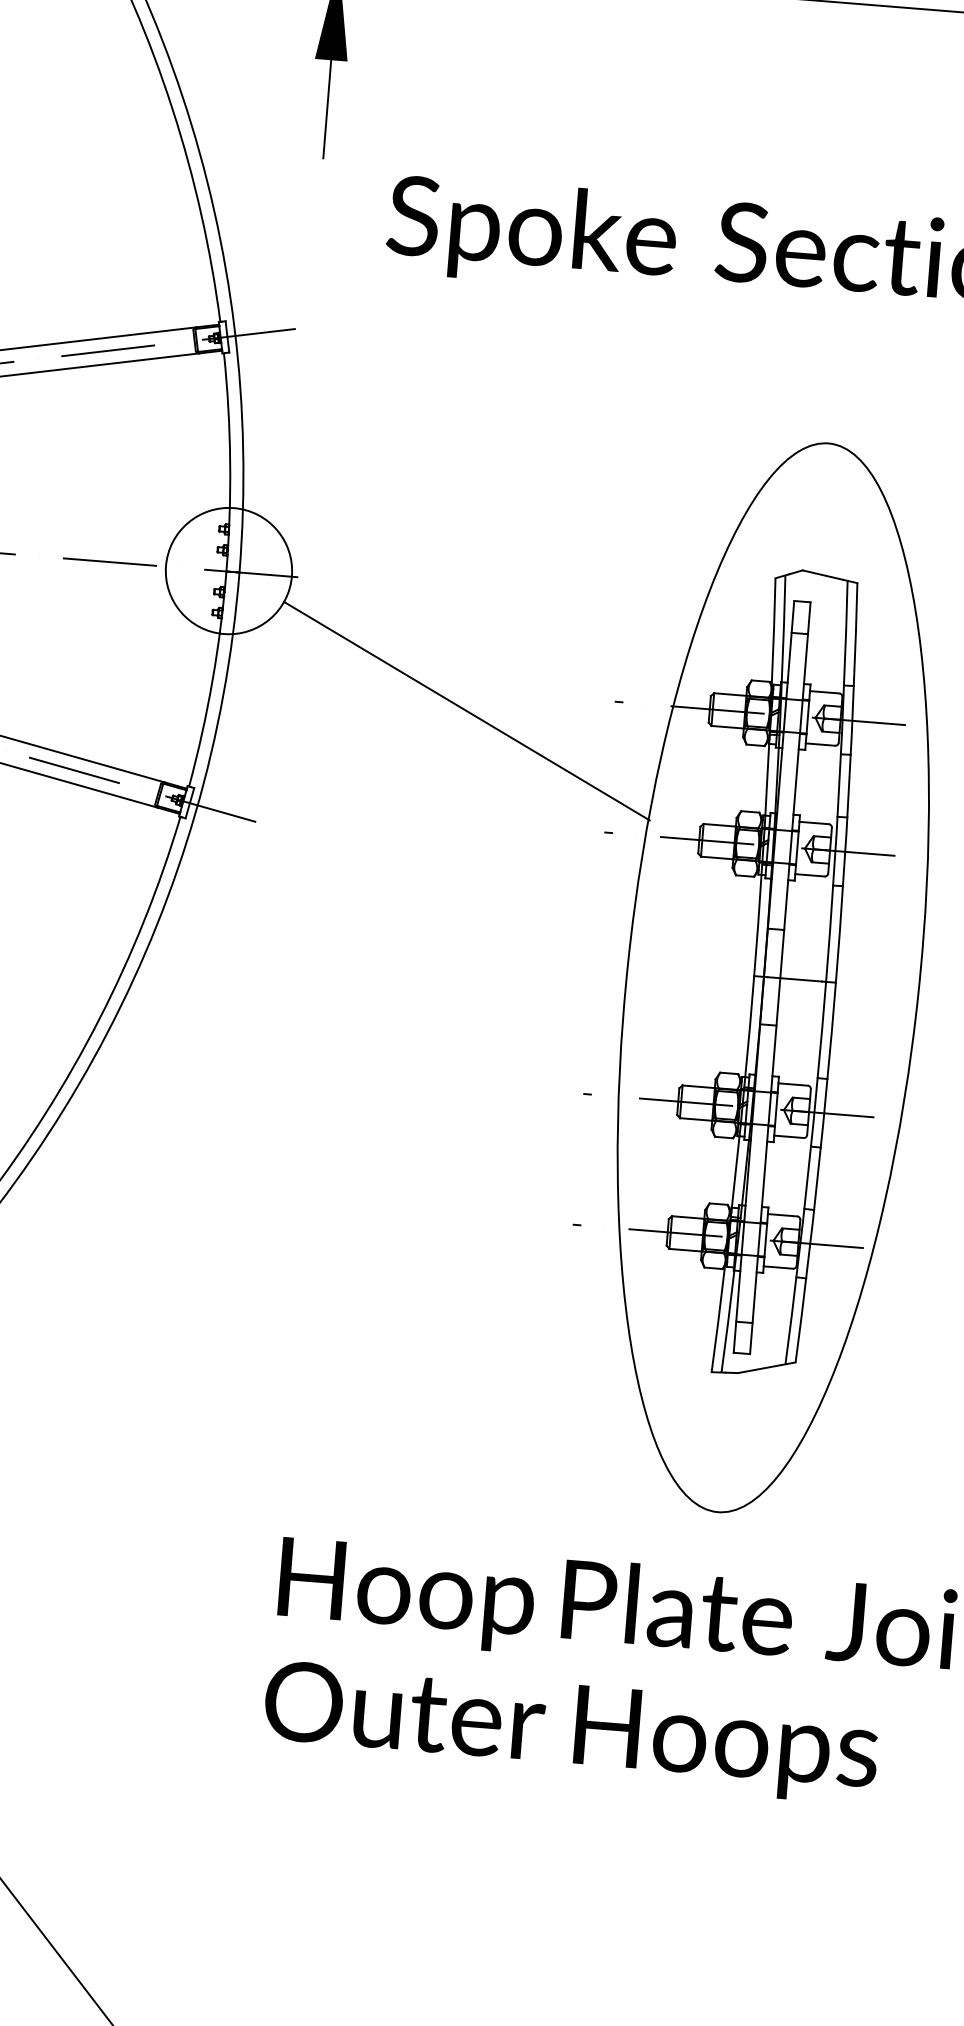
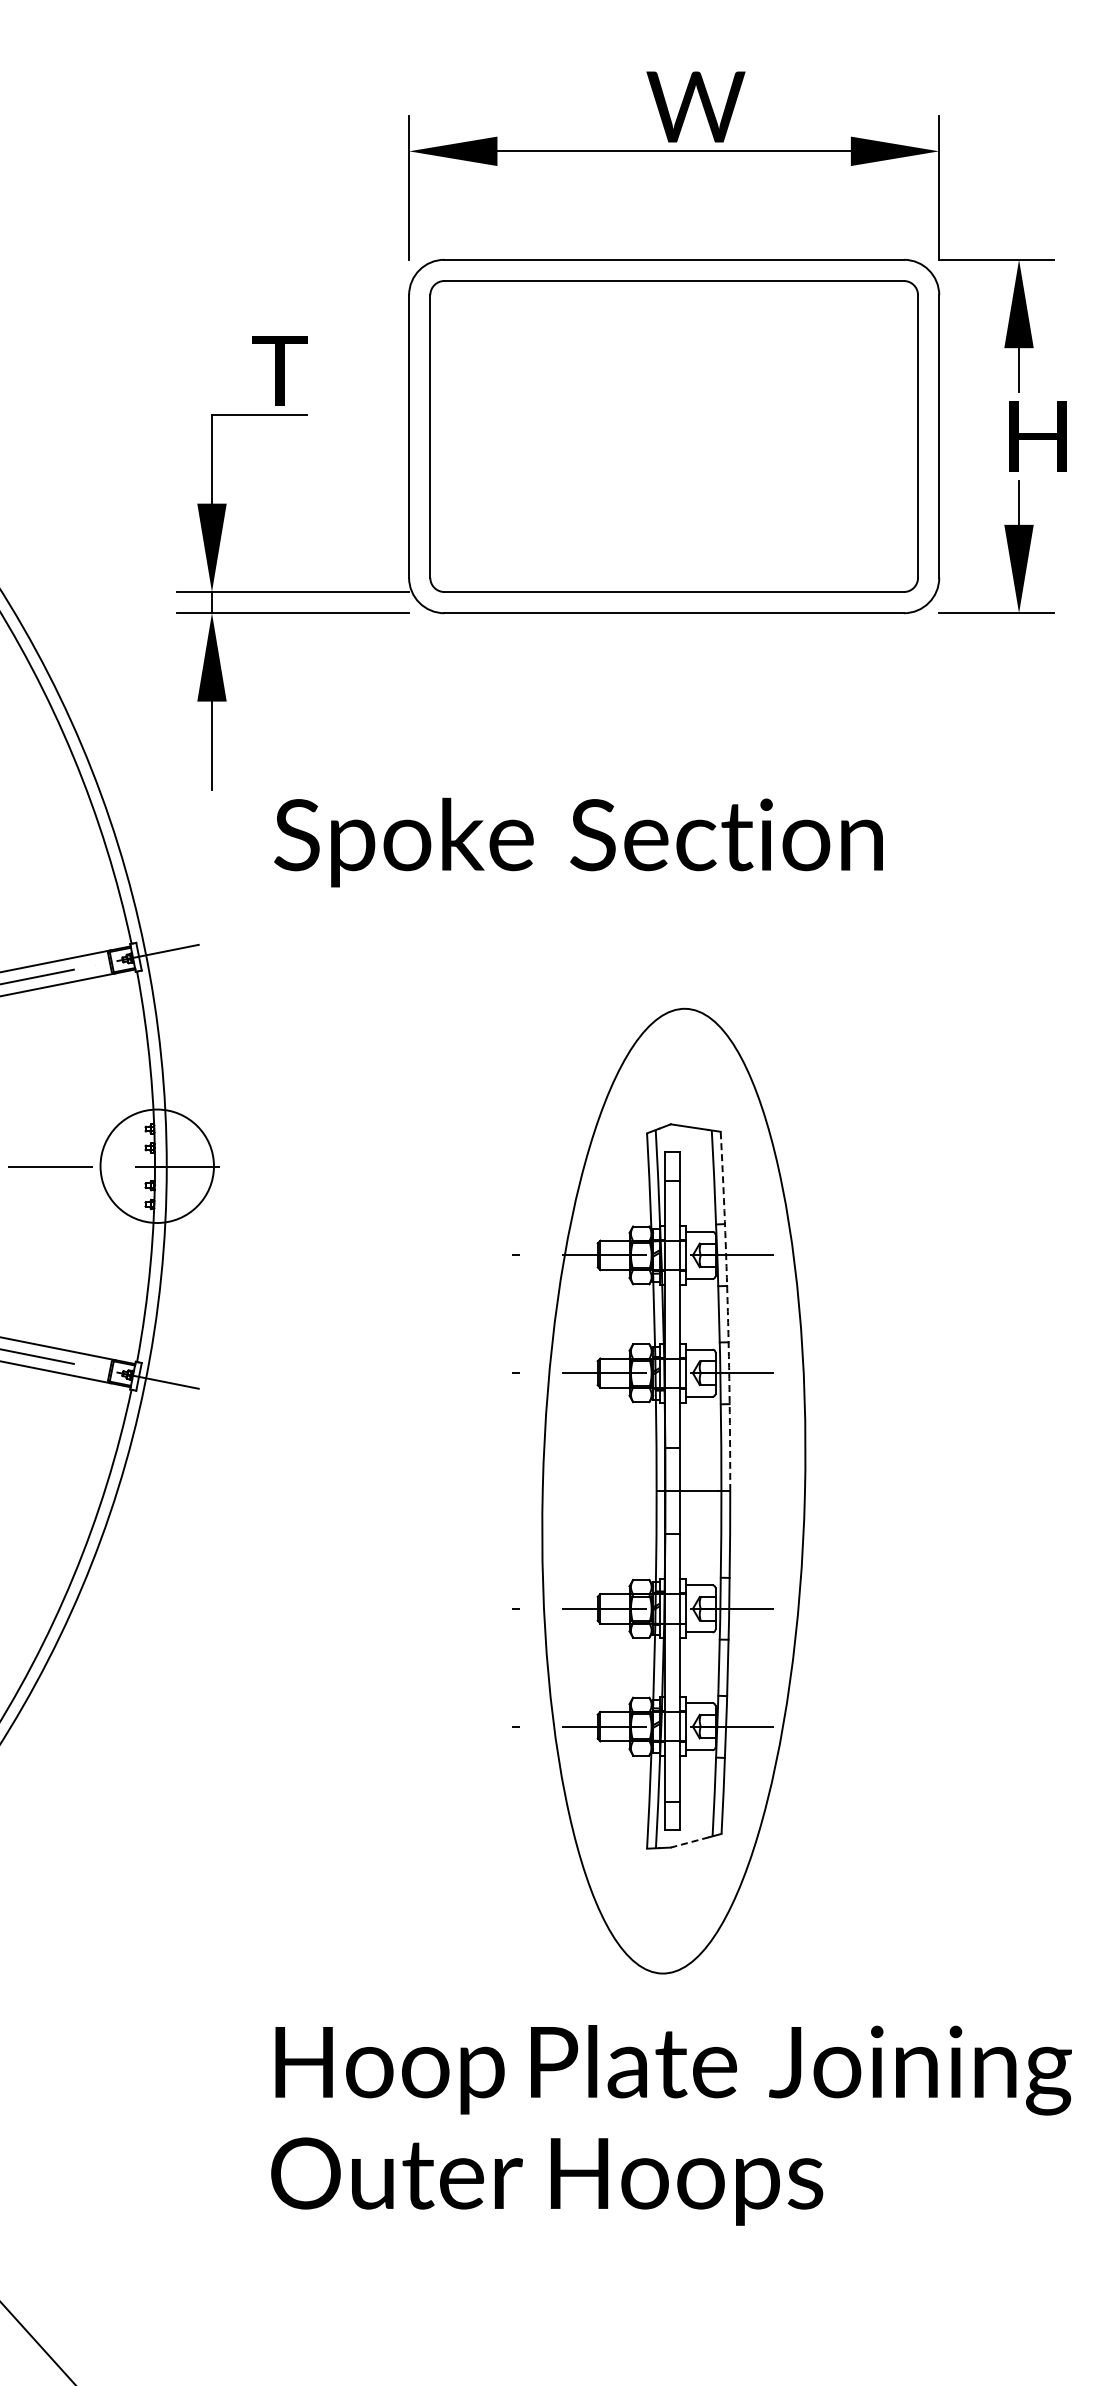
line: (465, 711) -> (379, 1274), removed
arc: (848, 783) -> (727, 1311), solid -> dashed
line: (759, 1369) -> (689, 1842), solid -> dashed

